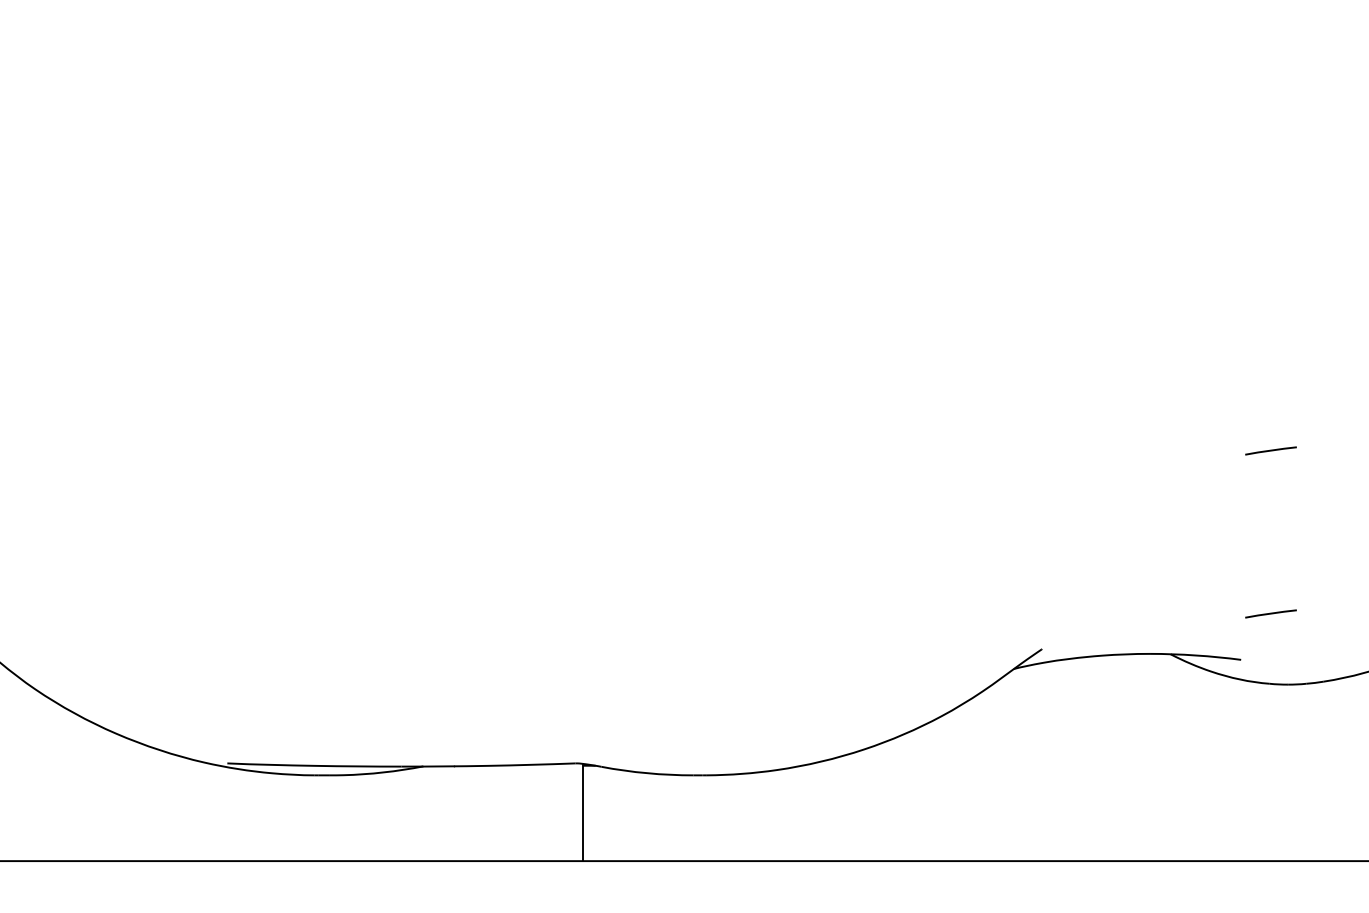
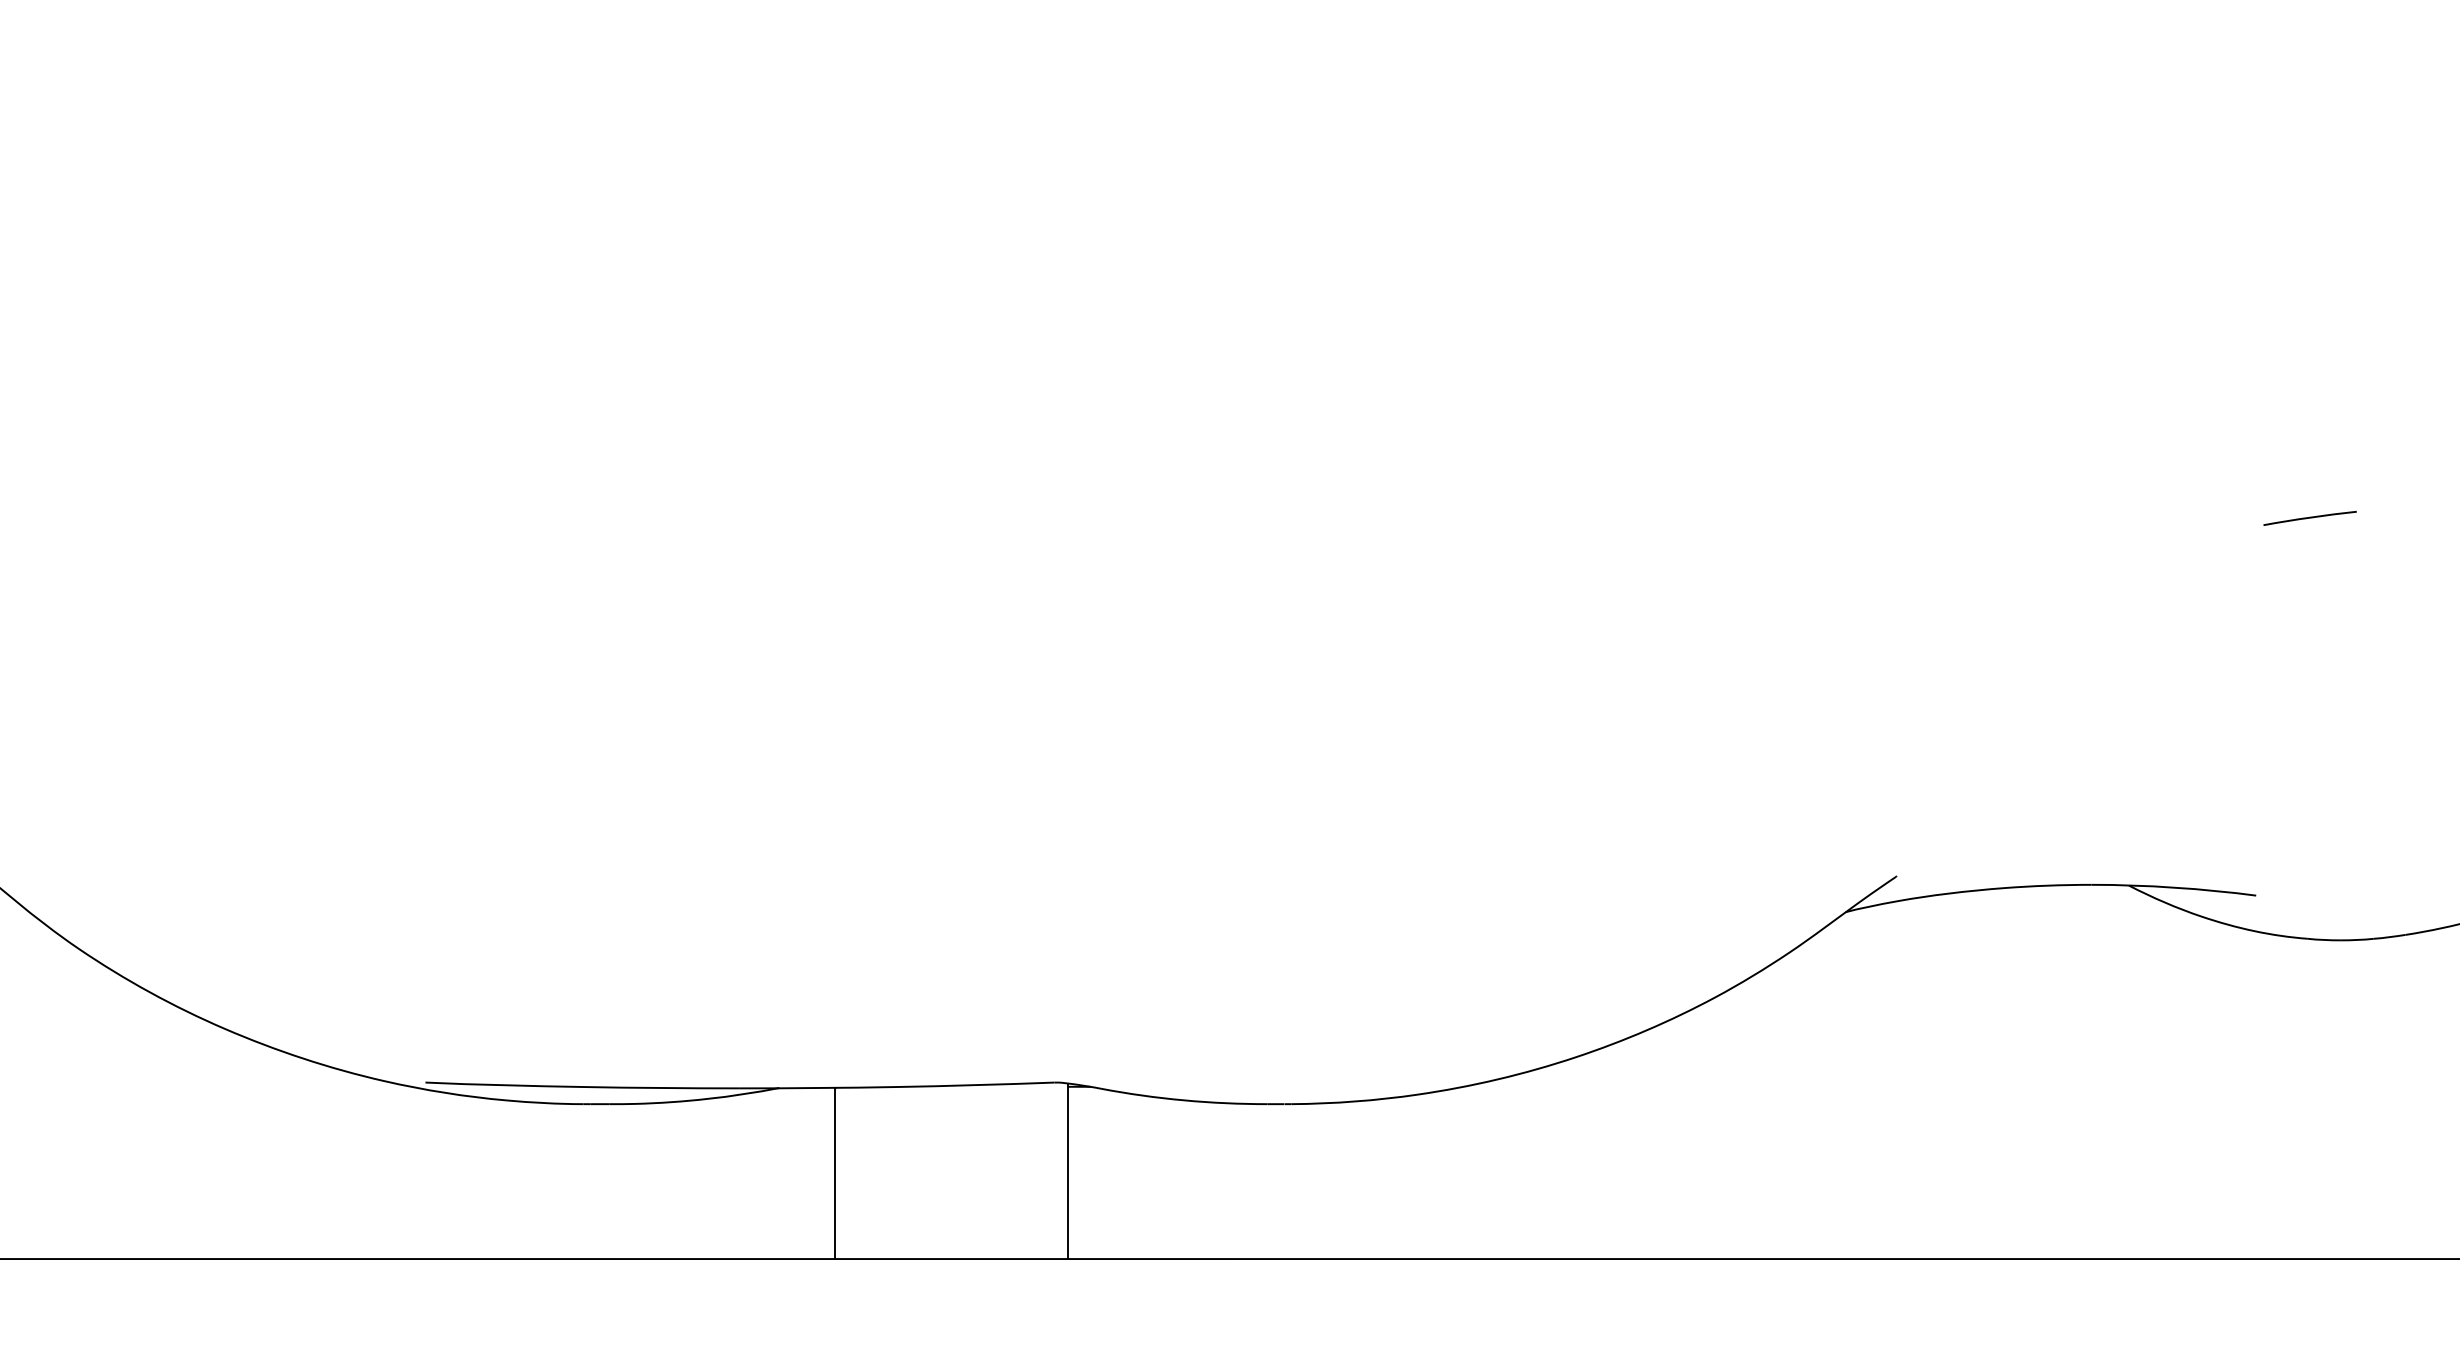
line: (1270, 613) -> (2309, 811), removed
line: (453, 813) -> (833, 1173), added

